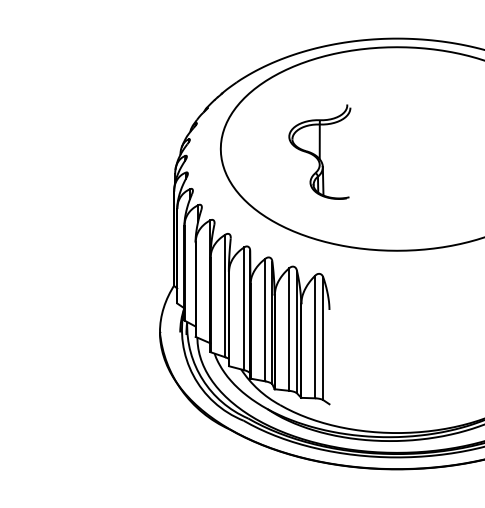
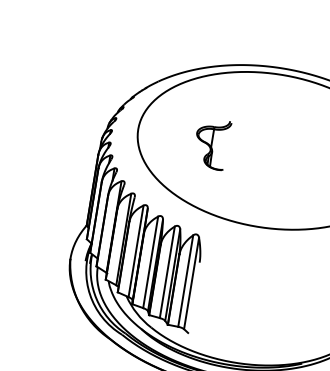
part: (319, 151) -> (211, 143), size x0.7

